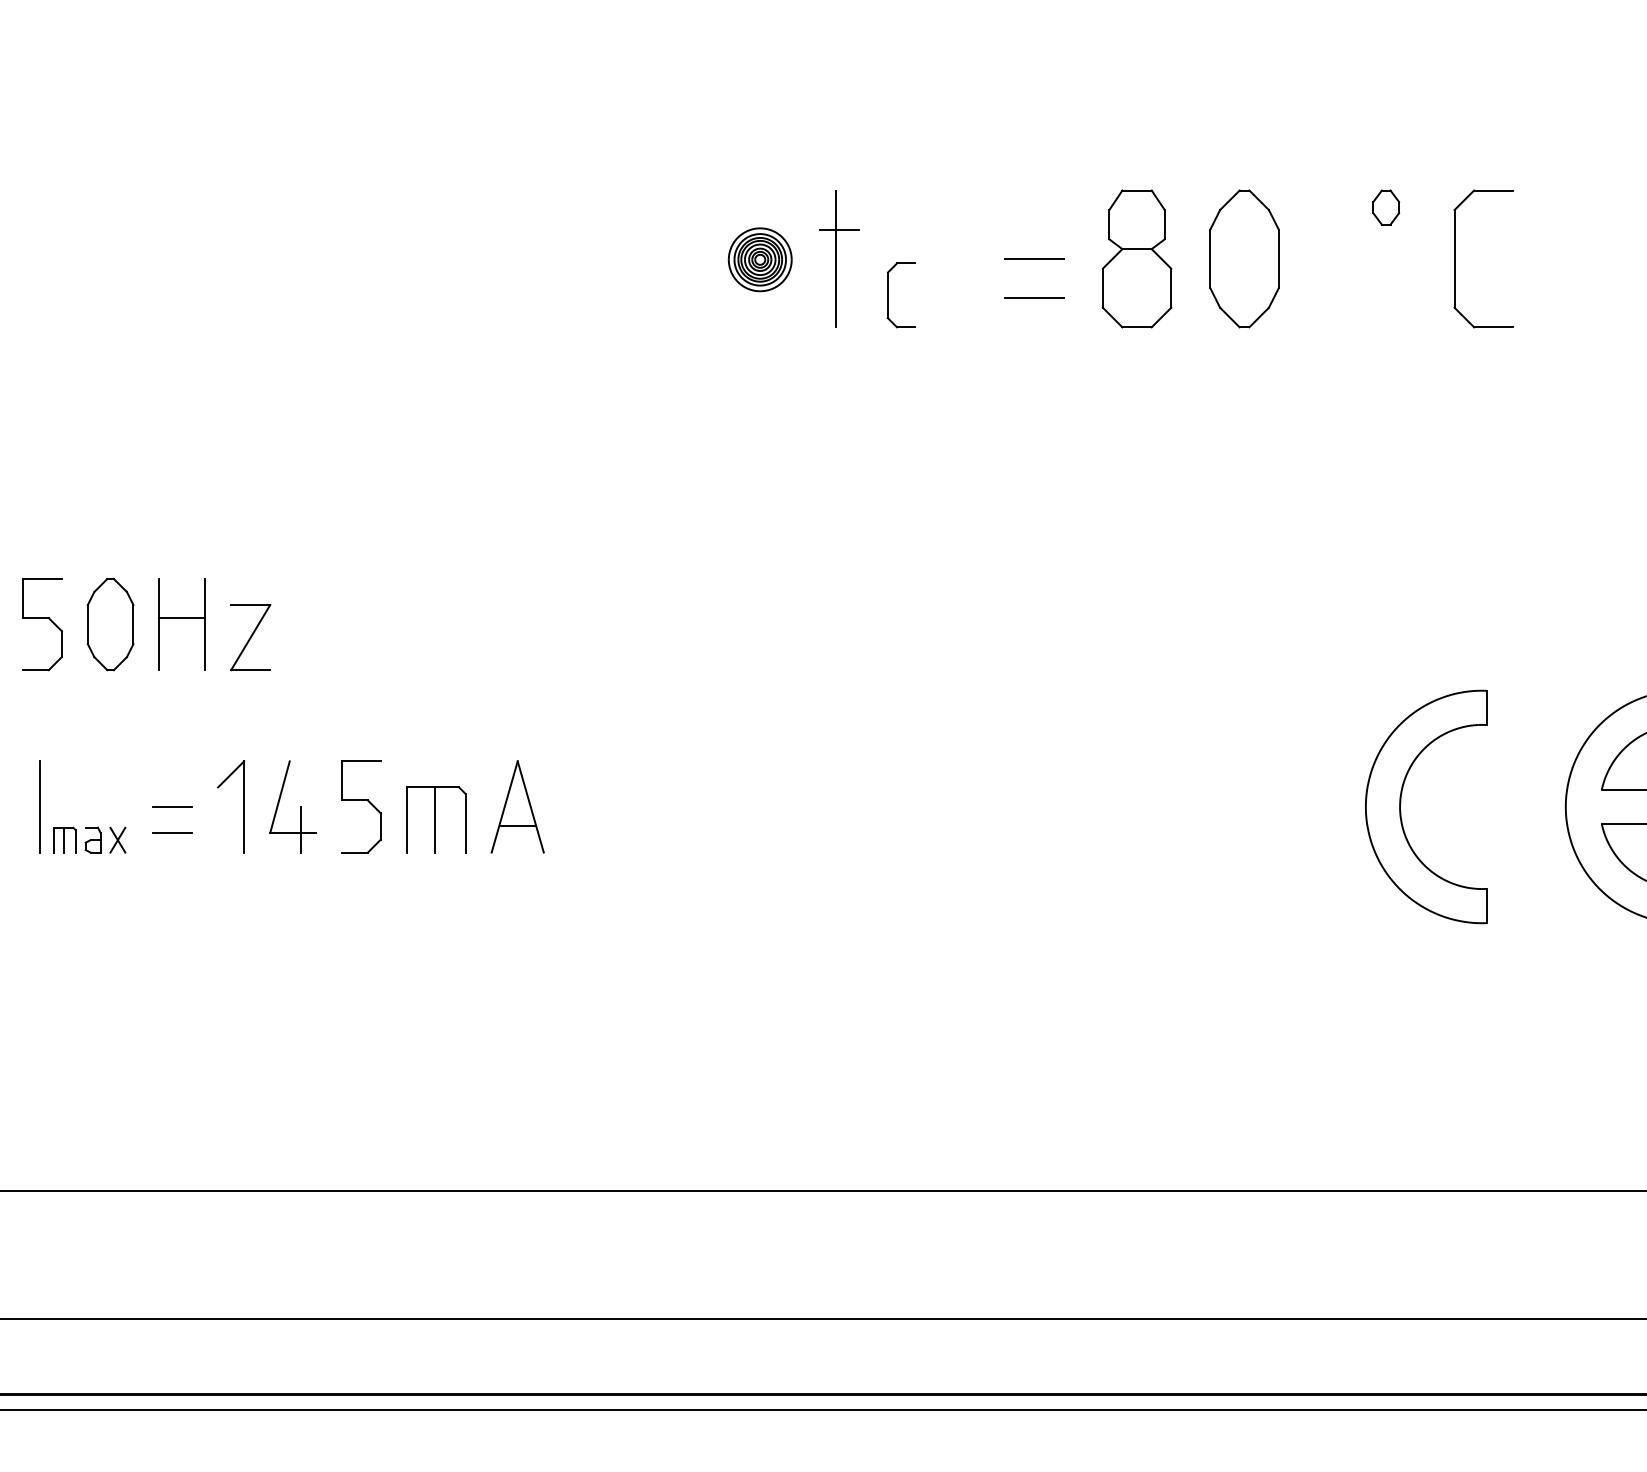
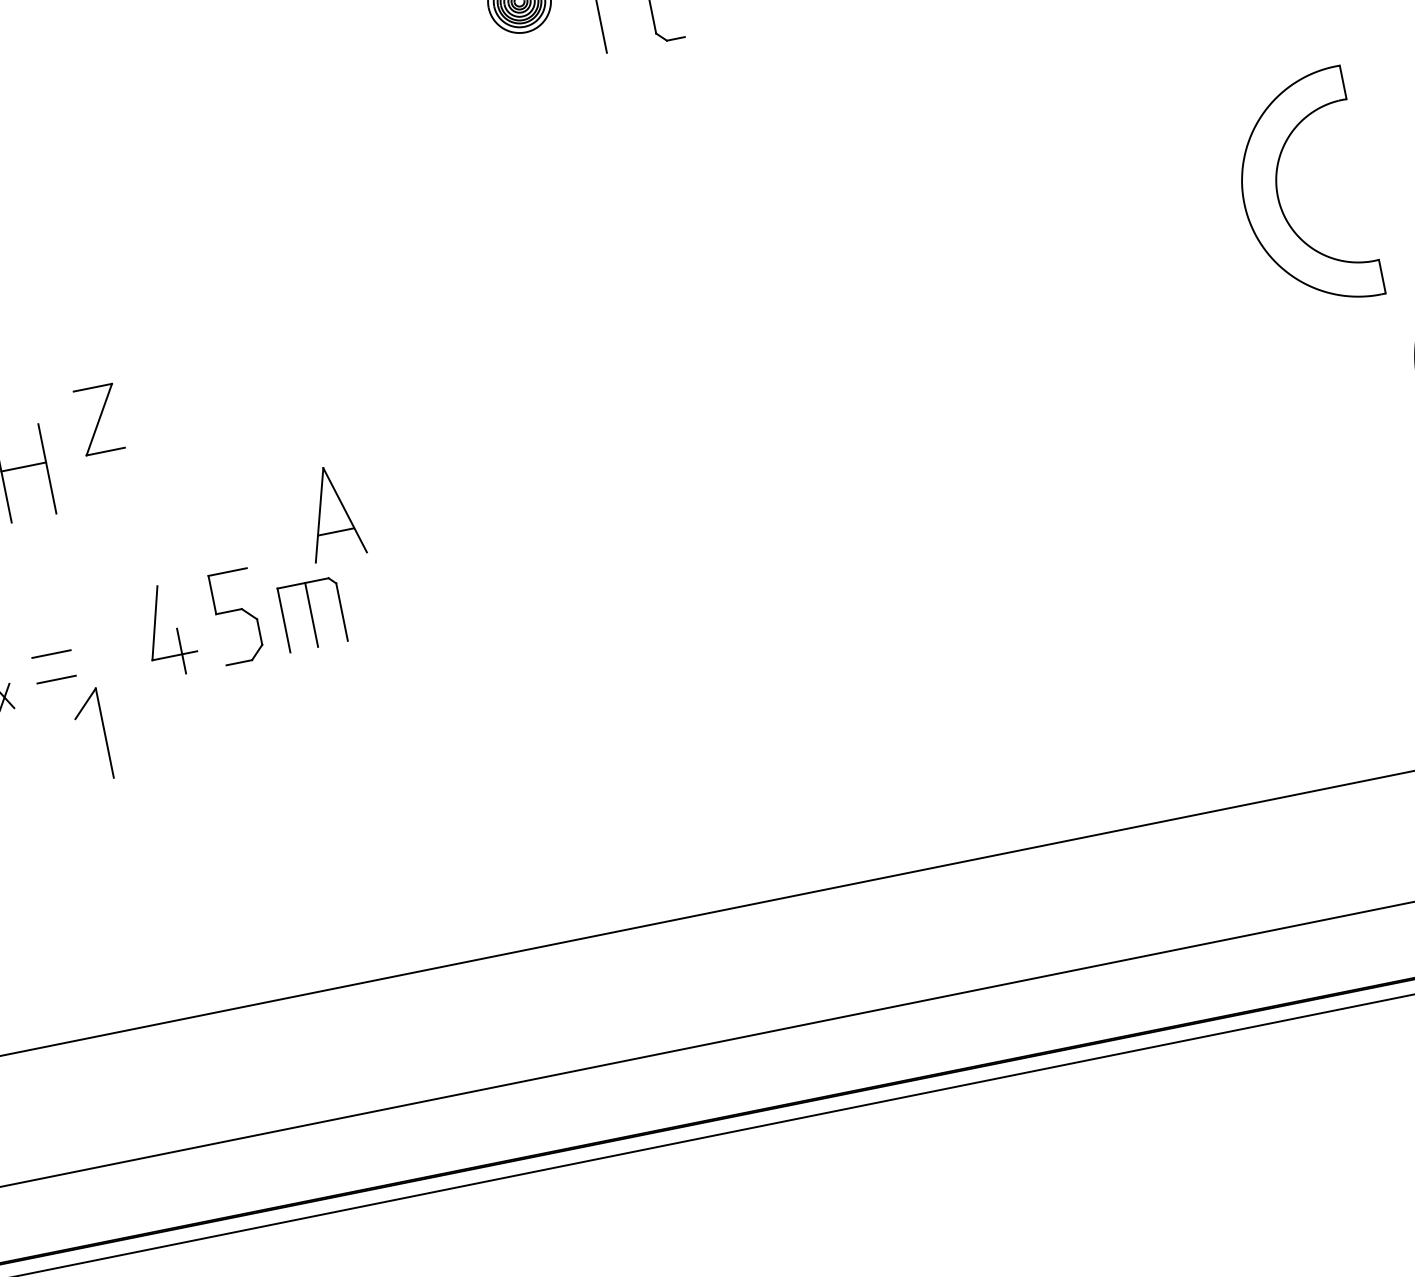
part: (250, 637) -> (99, 419), moved
part: (1401, 803) -> (1278, 192), moved
part: (243, 806) -> (104, 732), moved
part: (517, 806) -> (332, 512), moved

